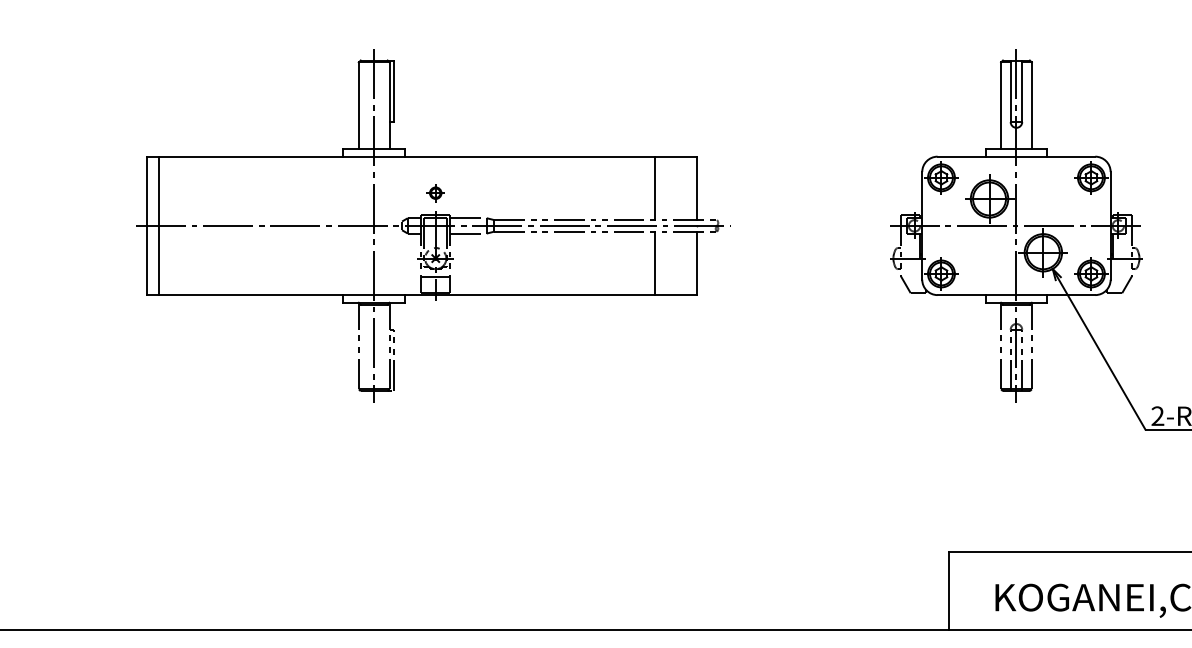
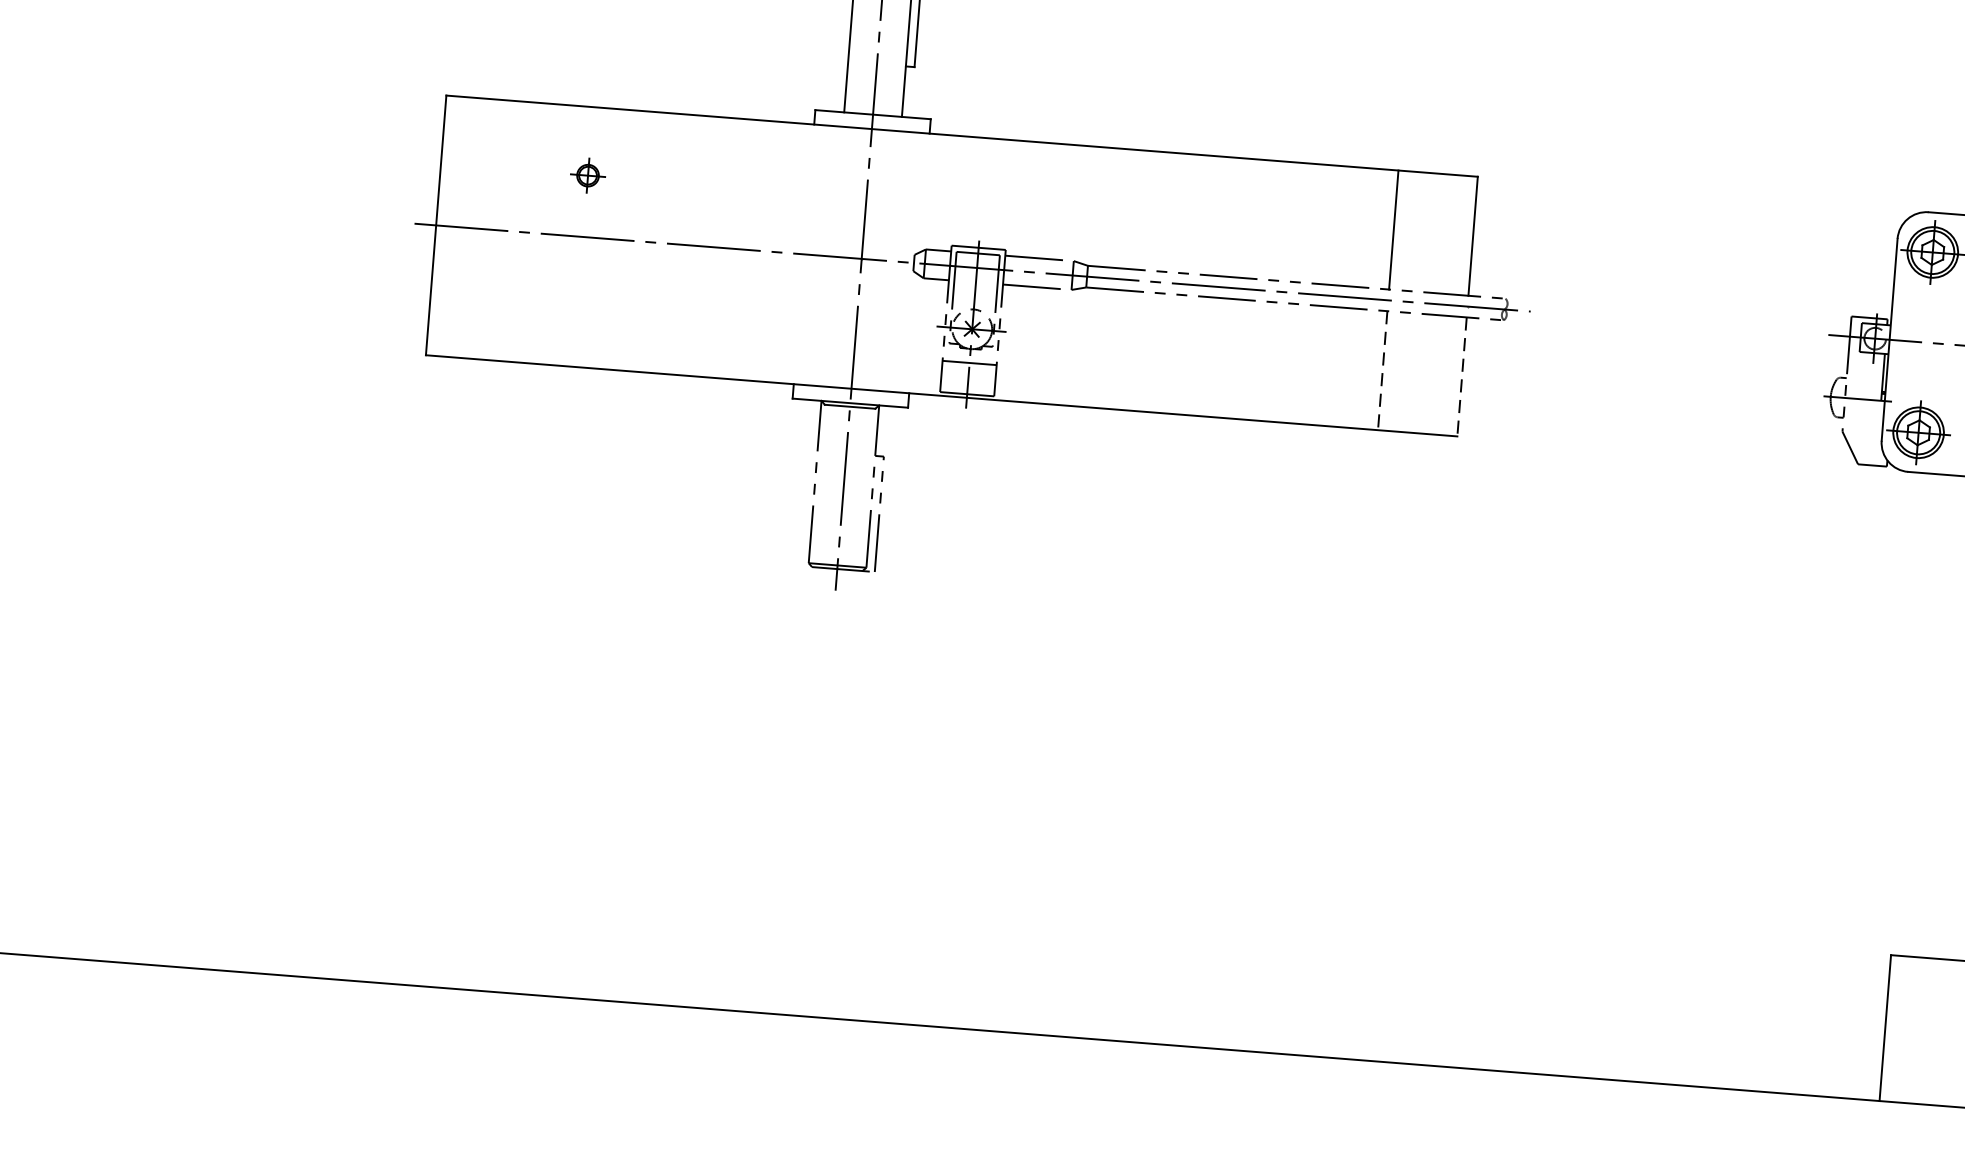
part: (435, 193) -> (587, 176), moved
line: (158, 225) -> (457, 226), removed
line: (654, 263) -> (1381, 370), solid -> dashed
line: (697, 263) -> (1462, 377), solid -> dashed

